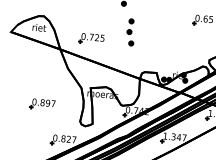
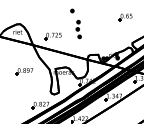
part: (42, 104) -> (24, 71), moved

